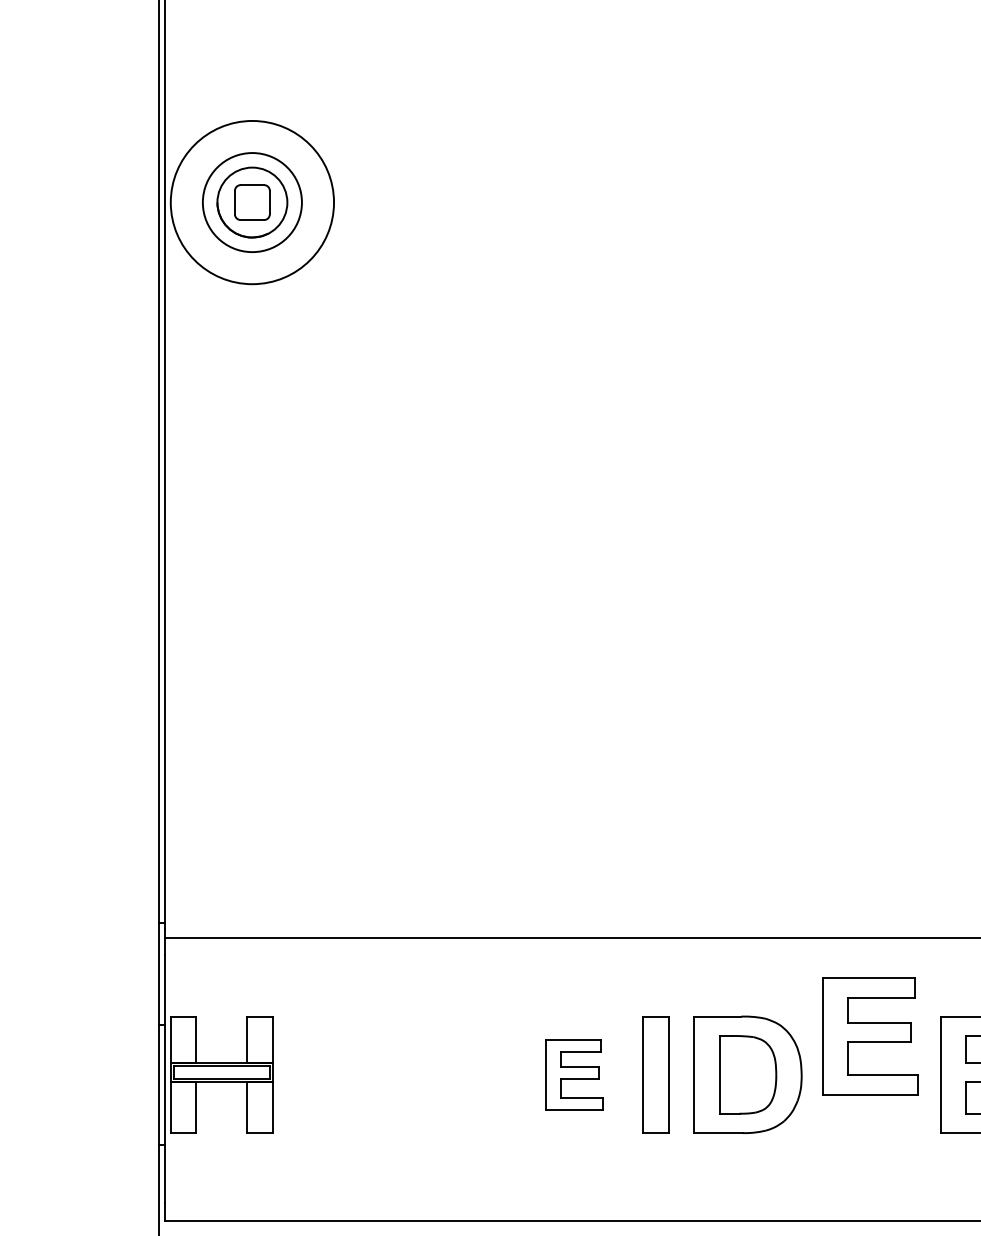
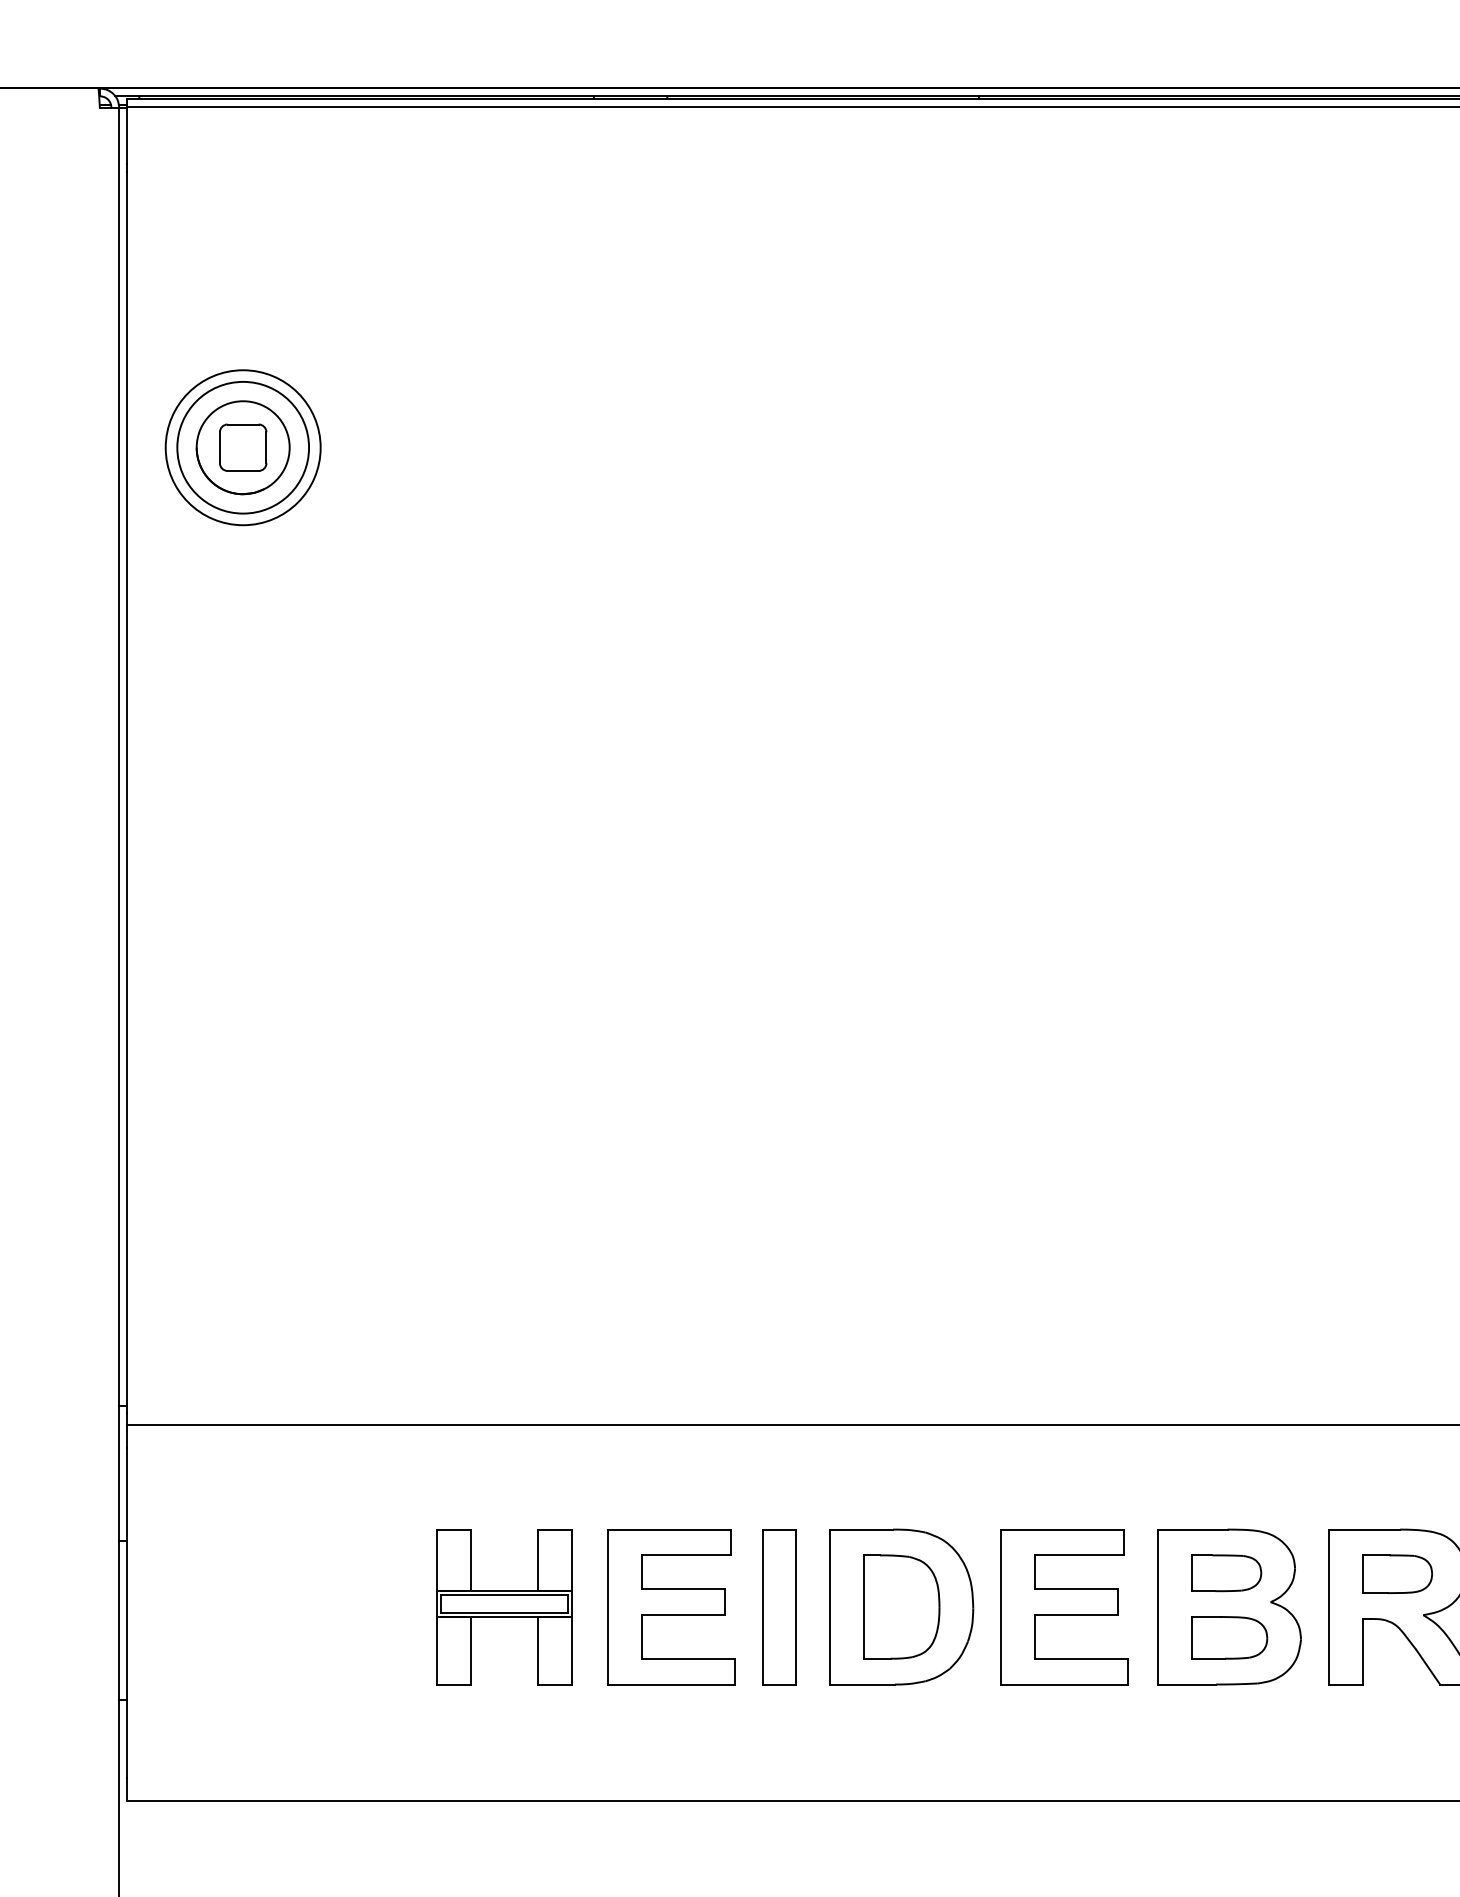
circle: (251, 202) -> (242, 447), size x0.71
part: (870, 1036) -> (1064, 1607), moved
part: (221, 1075) -> (504, 1607), moved
part: (574, 1075) -> (671, 1607), size x1.67

